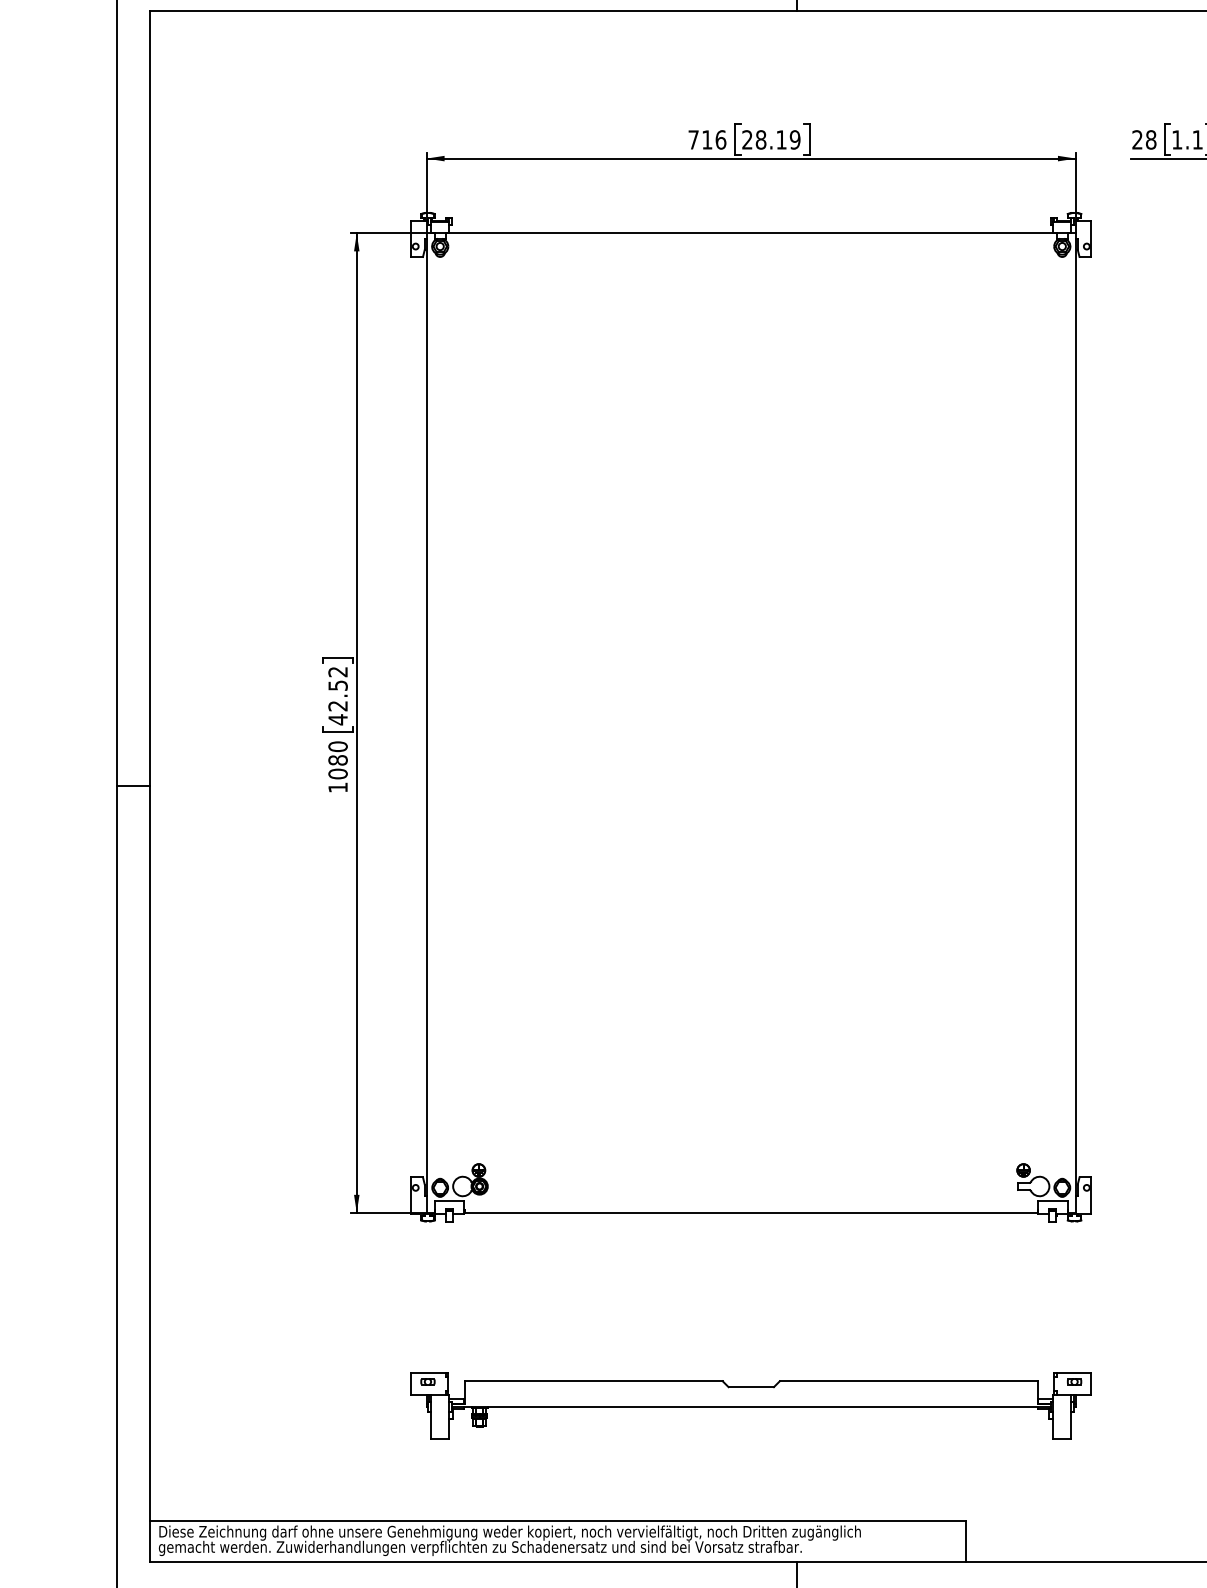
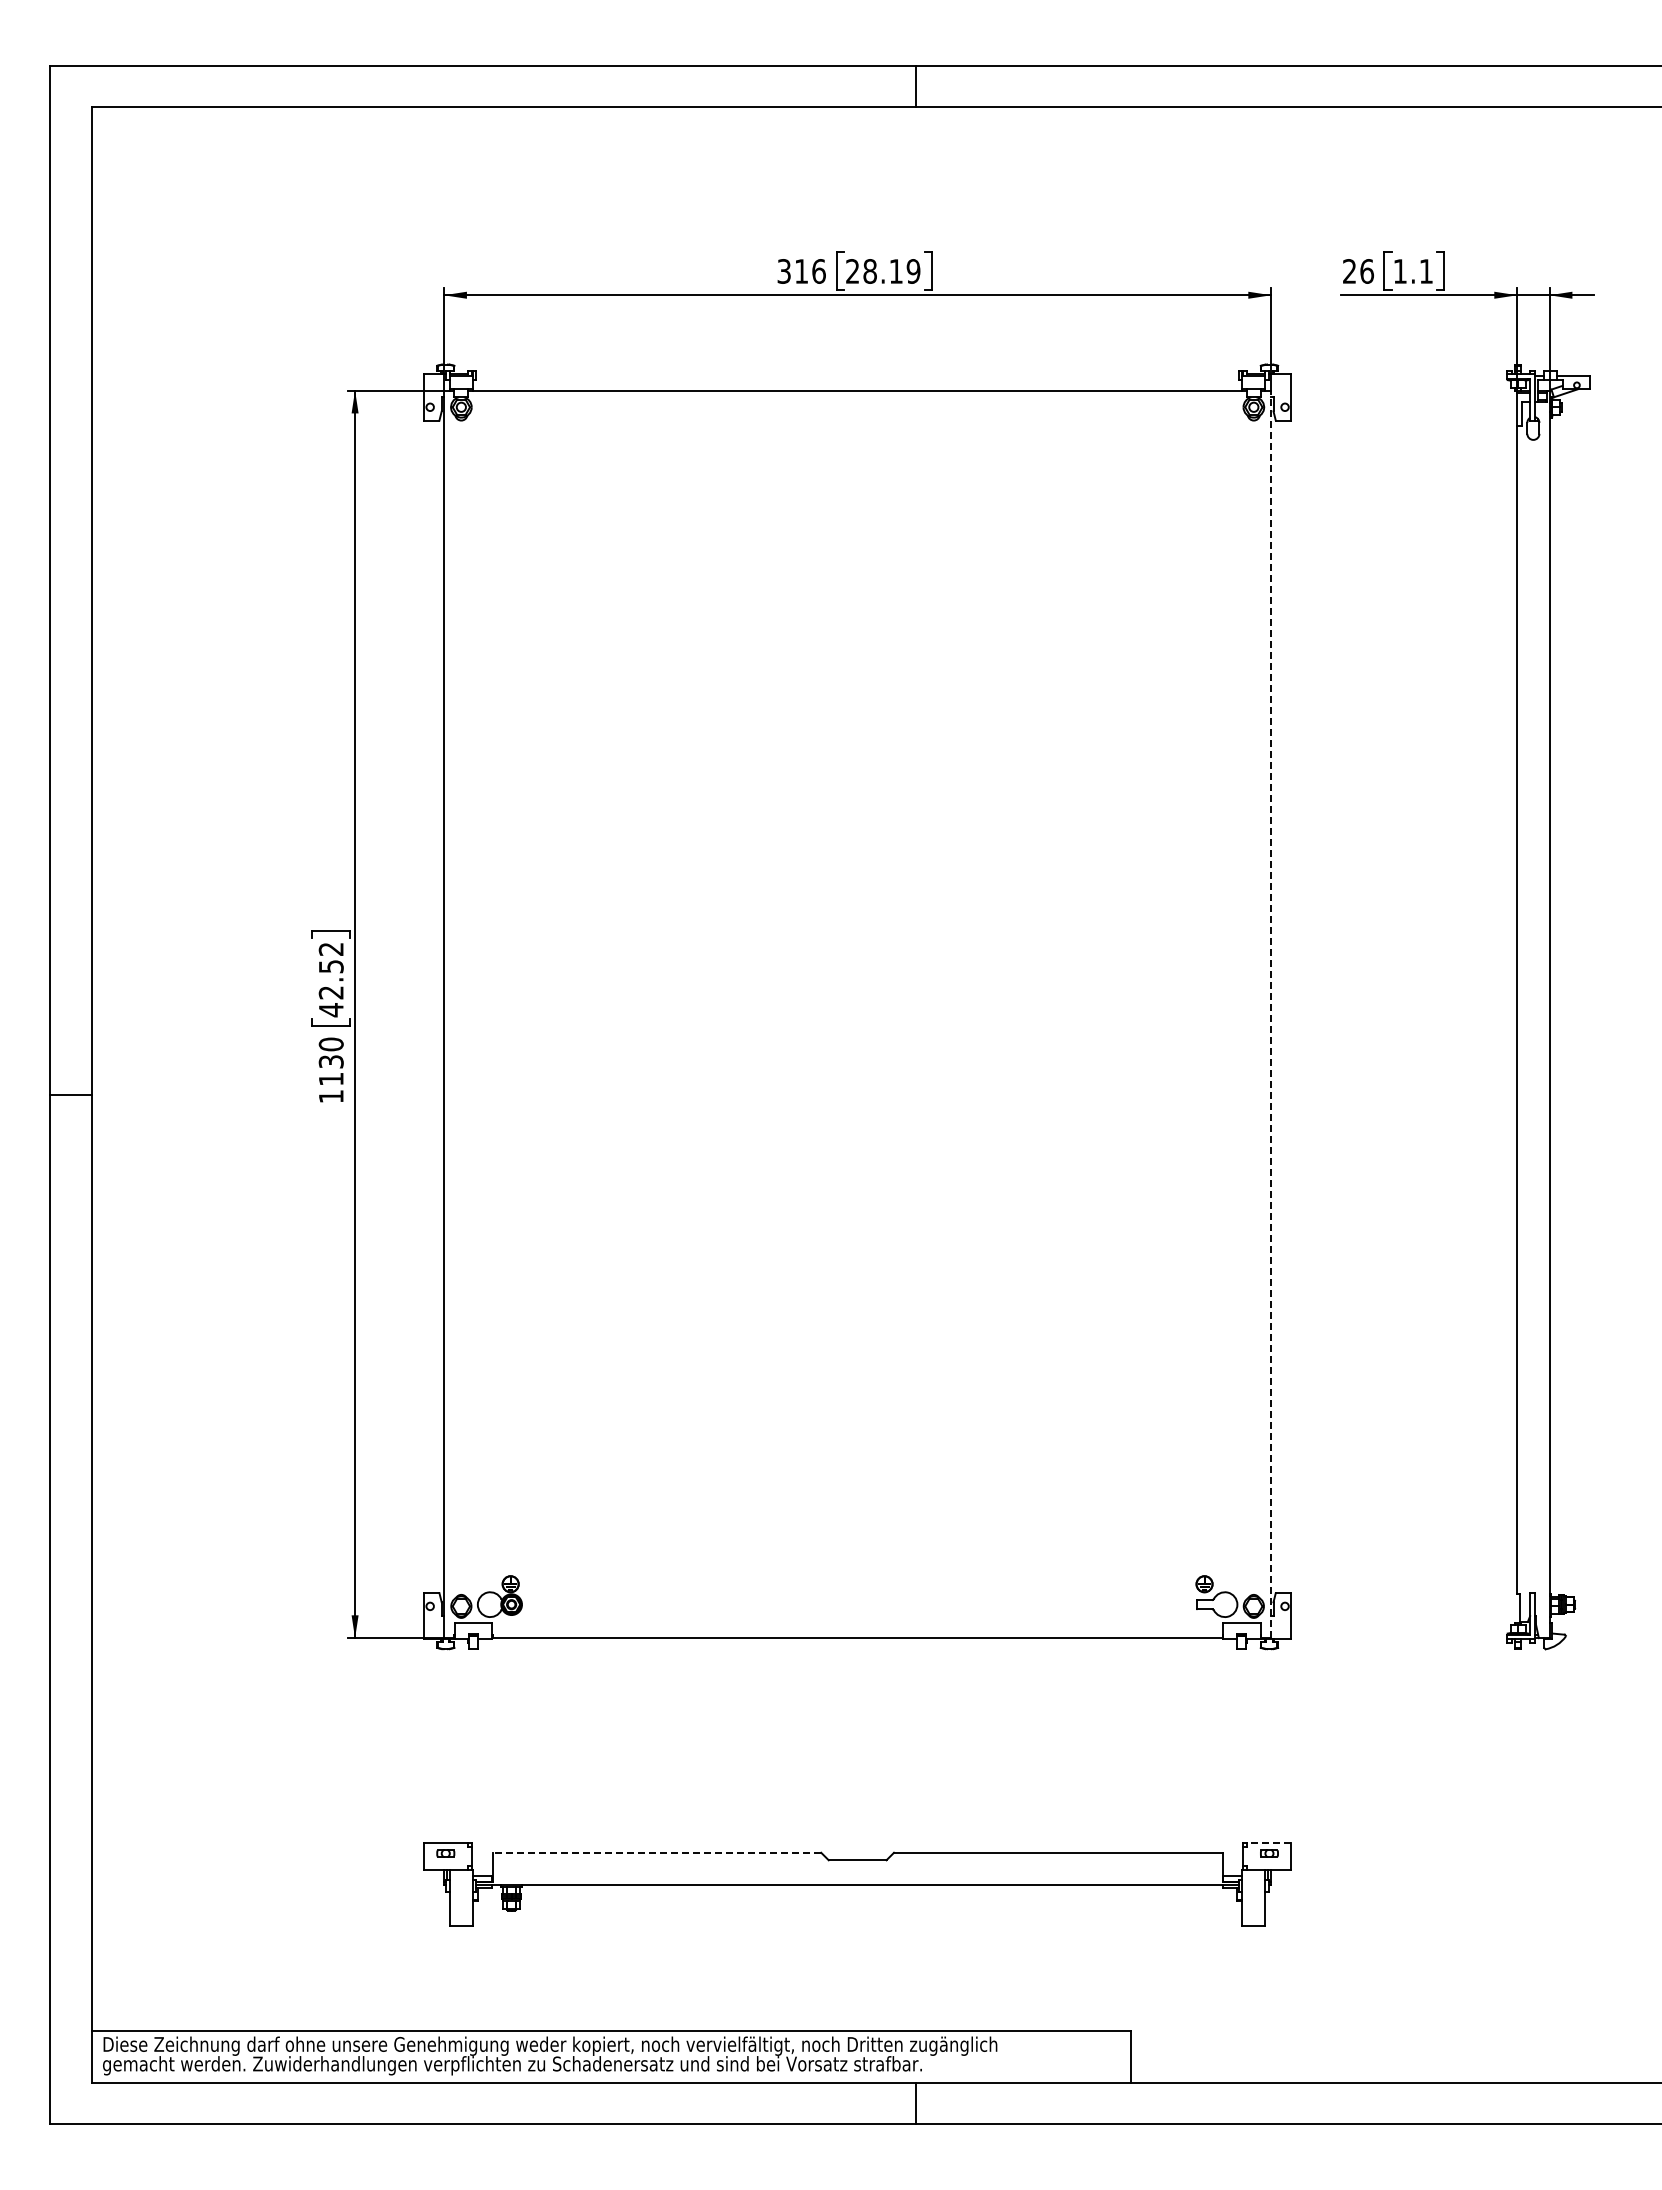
text: (693, 139) -> (783, 271), 716 -> 316
text: (1151, 139) -> (1367, 271), 28 -> 26
line: (1076, 723) -> (1271, 1014), solid -> dashed
text: (337, 767) -> (330, 1070), 1080 -> 1130
line: (1073, 1373) -> (1268, 1842), solid -> dashed
line: (593, 1381) -> (656, 1852), solid -> dashed

